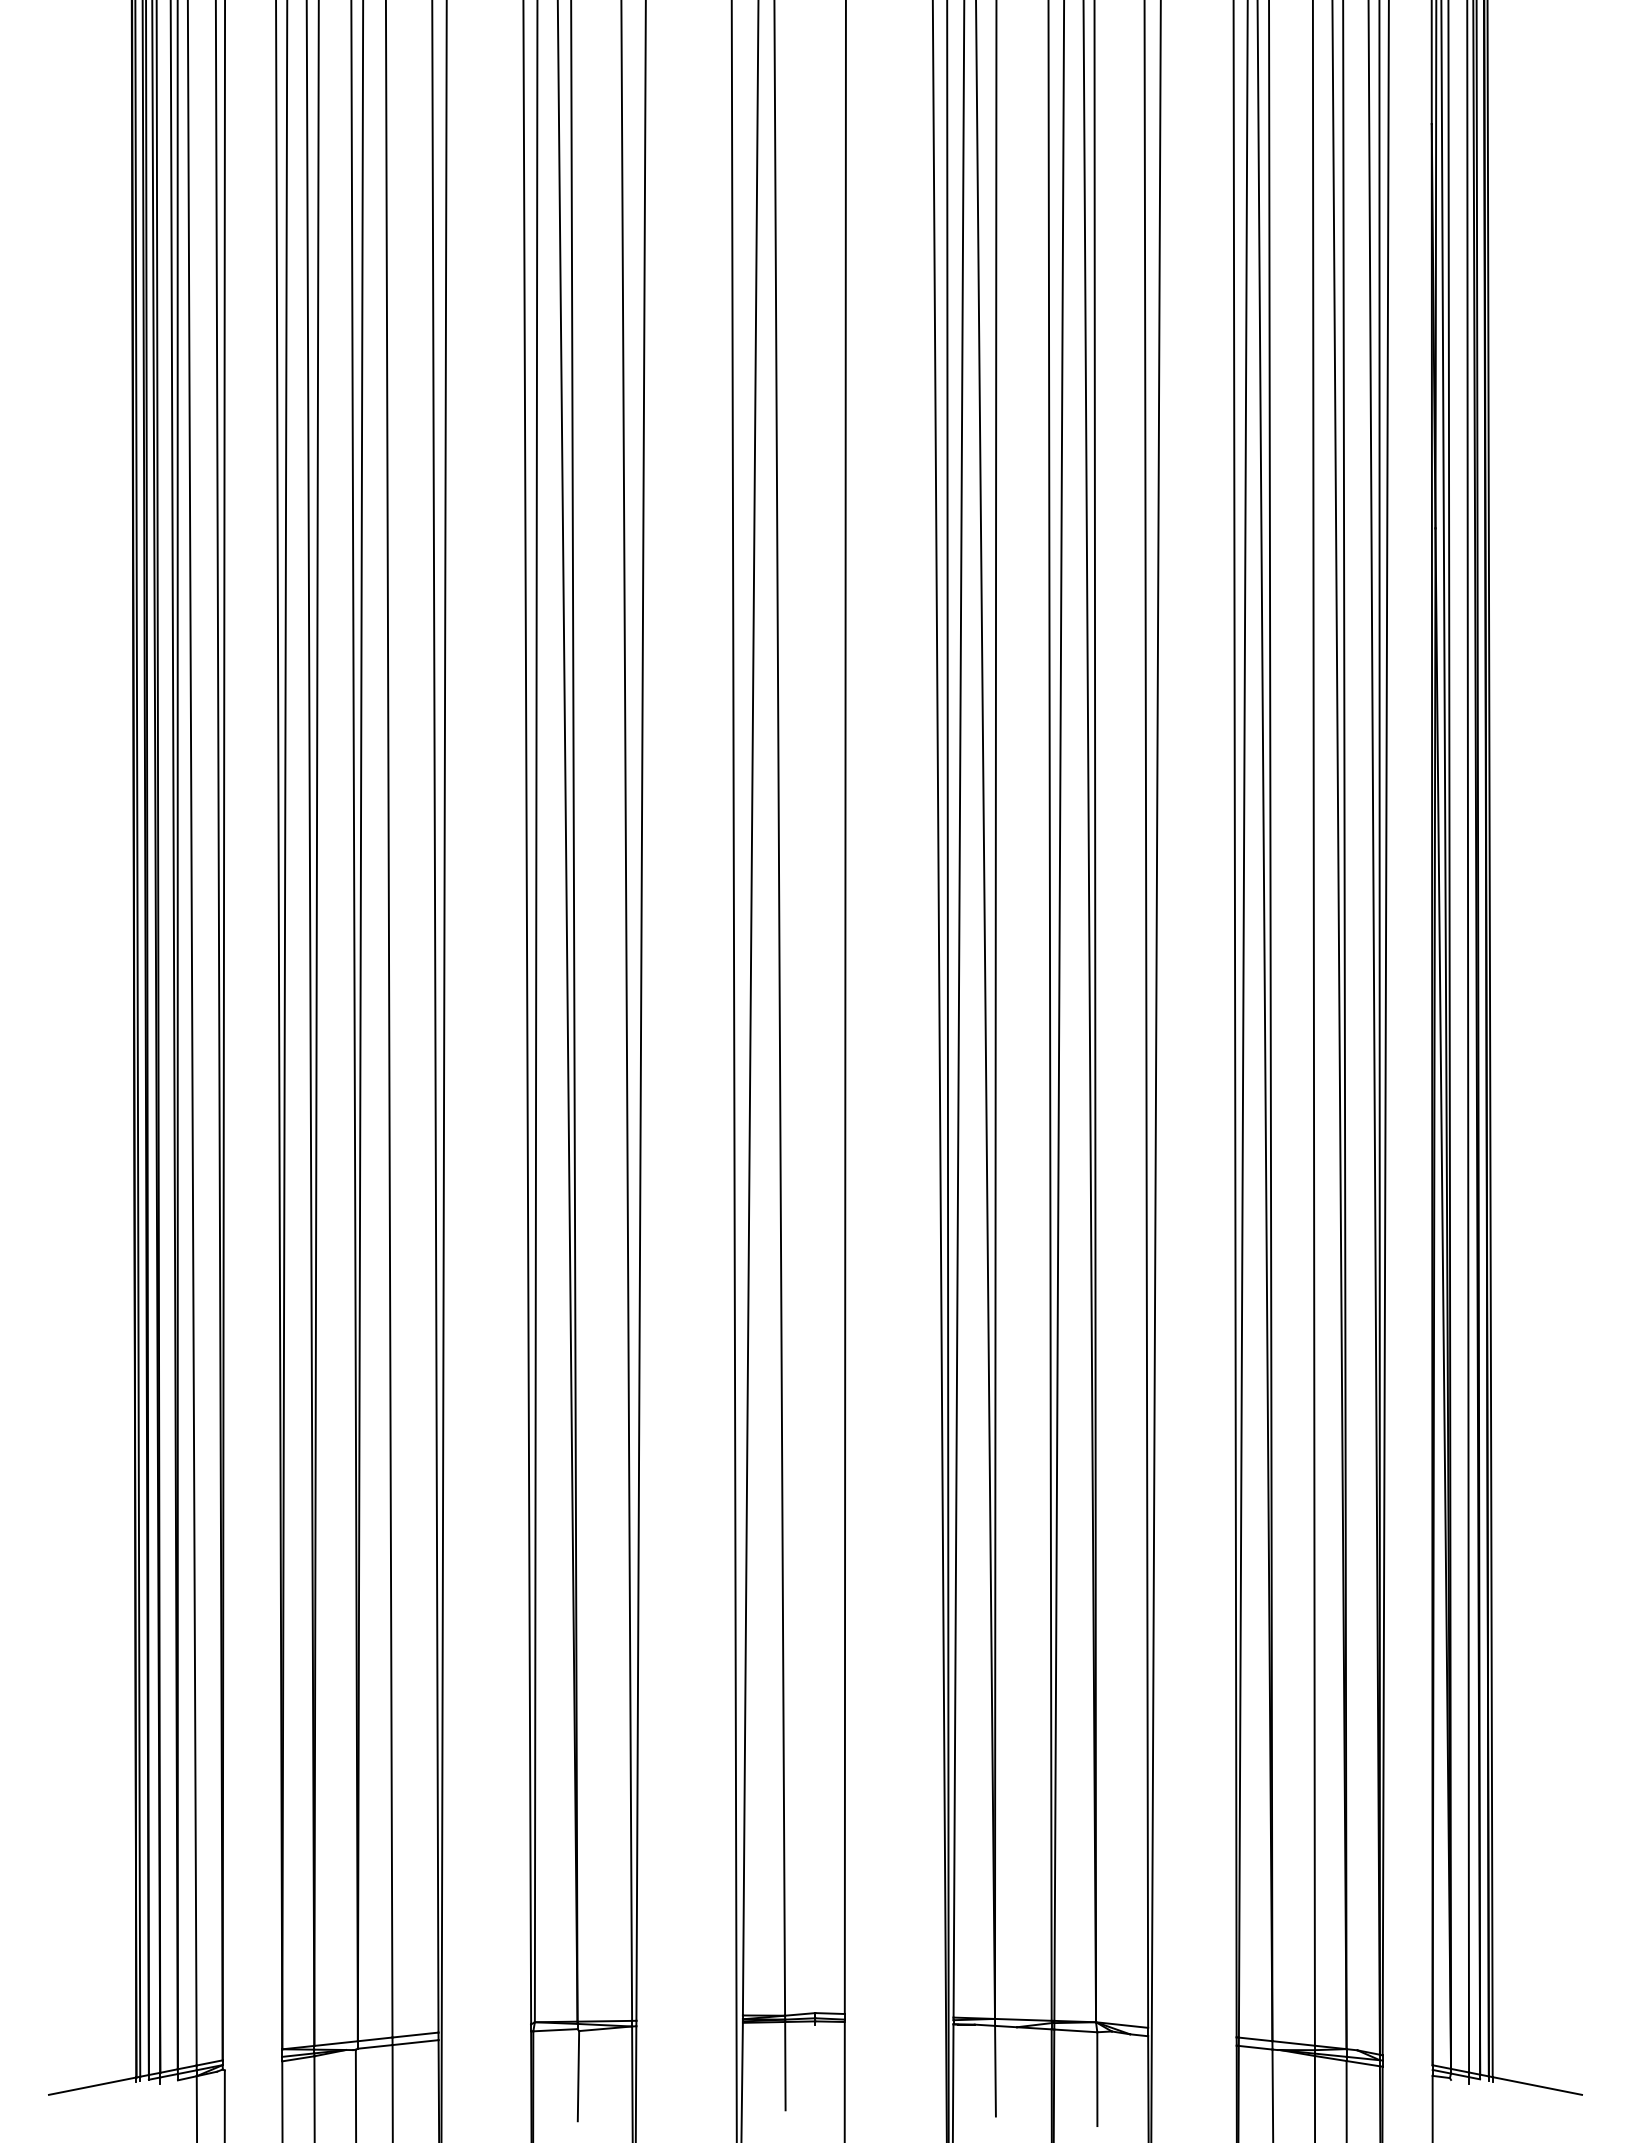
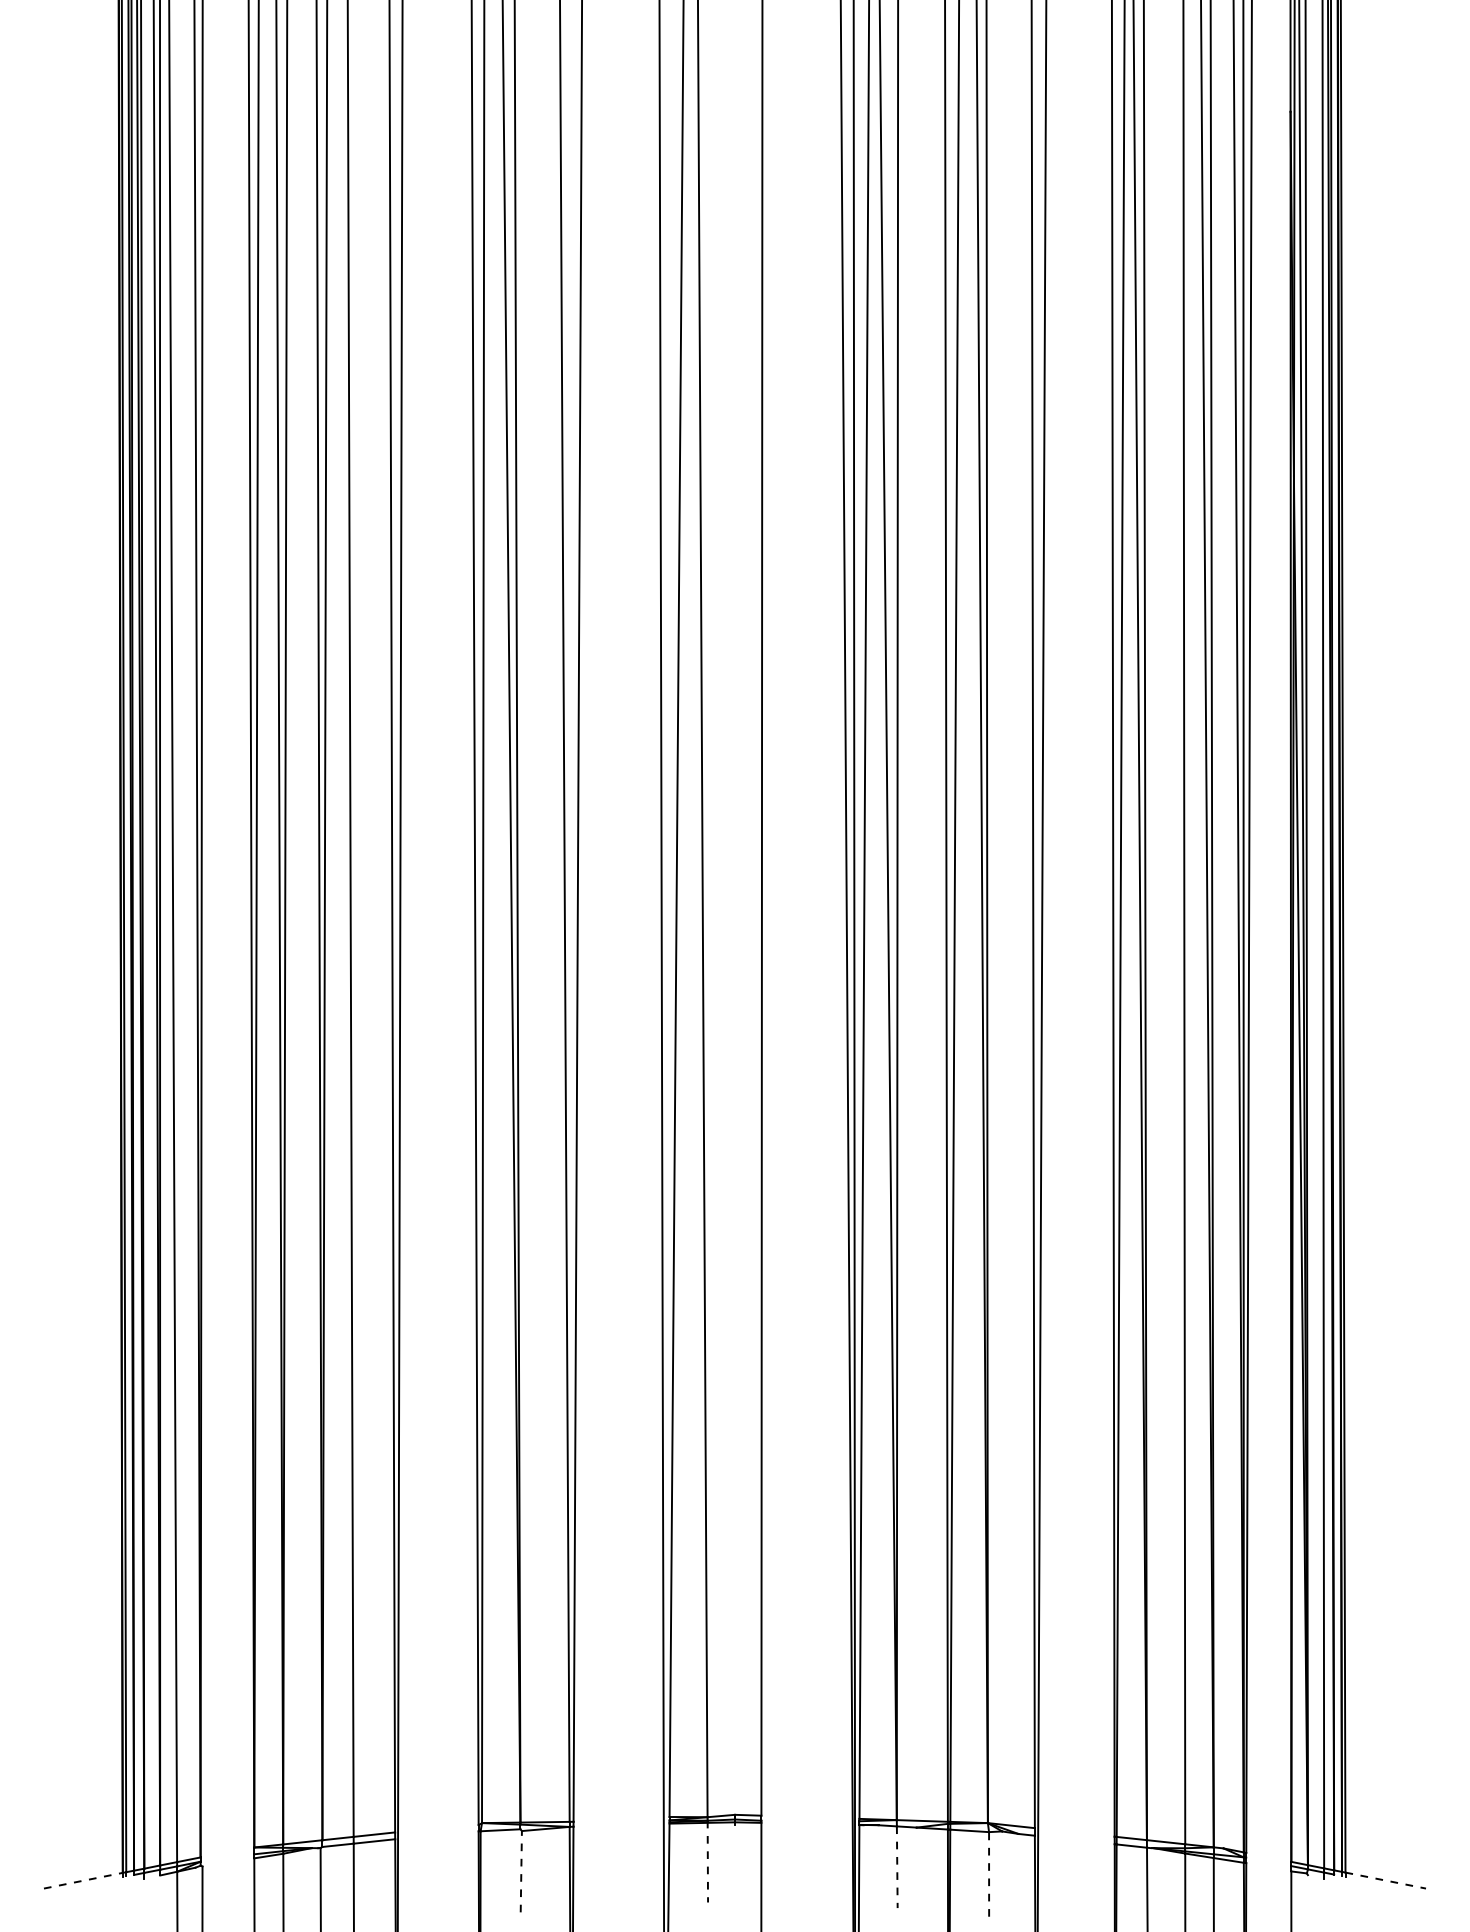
line: (785, 2065) -> (707, 1862), solid -> dashed
line: (995, 2071) -> (897, 1867), solid -> dashed
line: (578, 2075) -> (521, 1871), solid -> dashed
line: (1097, 2079) -> (989, 1874), solid -> dashed
line: (92, 2086) -> (83, 1881), solid -> dashed
line: (1537, 2086) -> (1385, 1881), solid -> dashed

